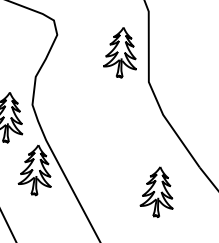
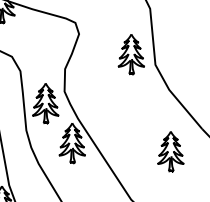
part: (120, 52) -> (130, 54), moved

